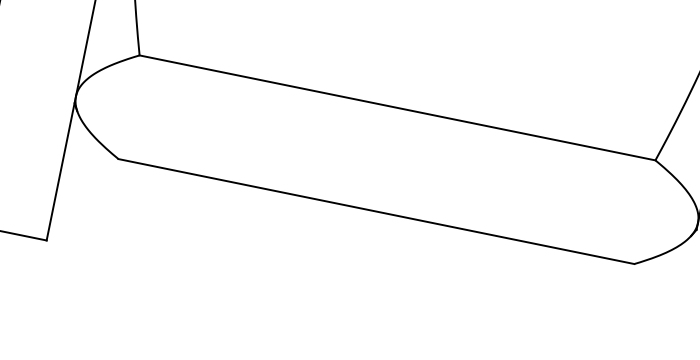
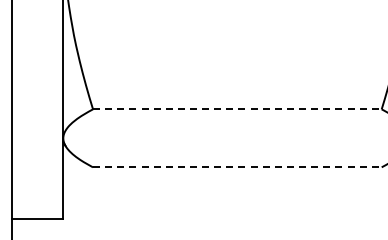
line: (397, 108) -> (237, 109), solid -> dashed
line: (376, 211) -> (237, 167), solid -> dashed

